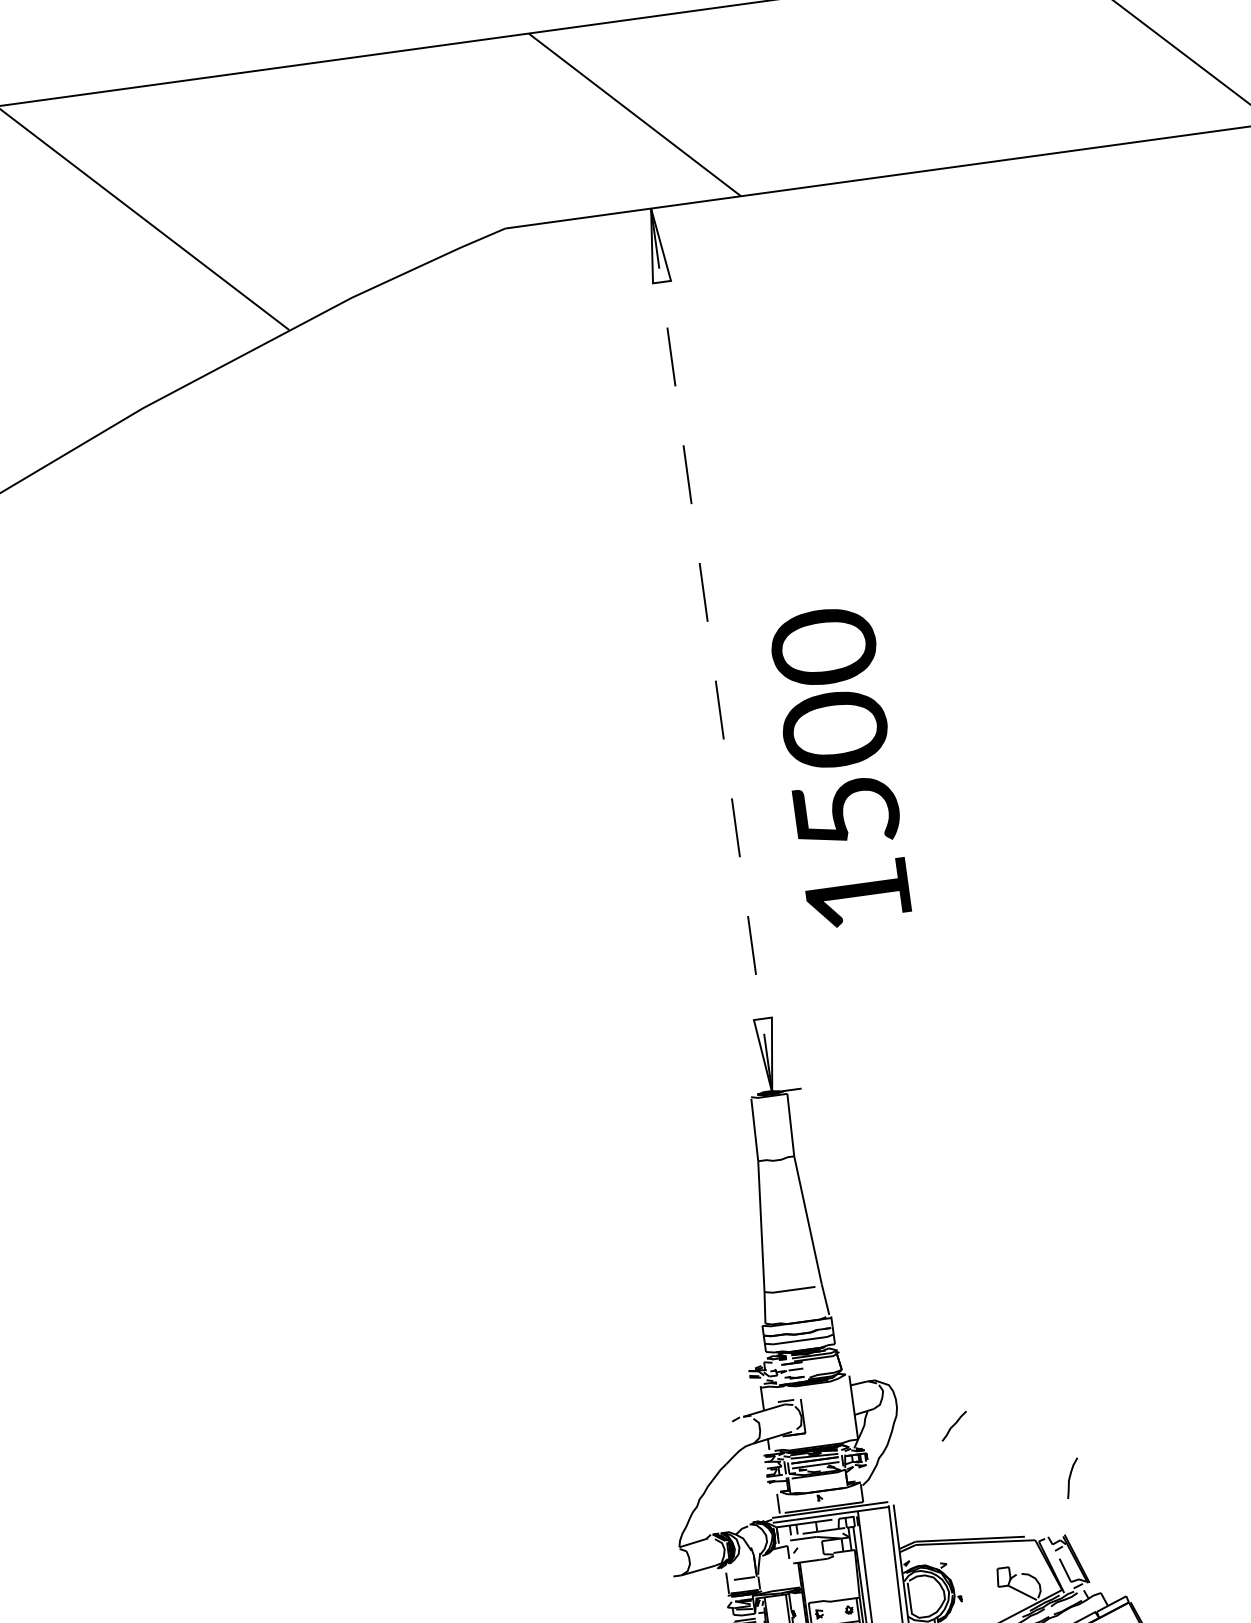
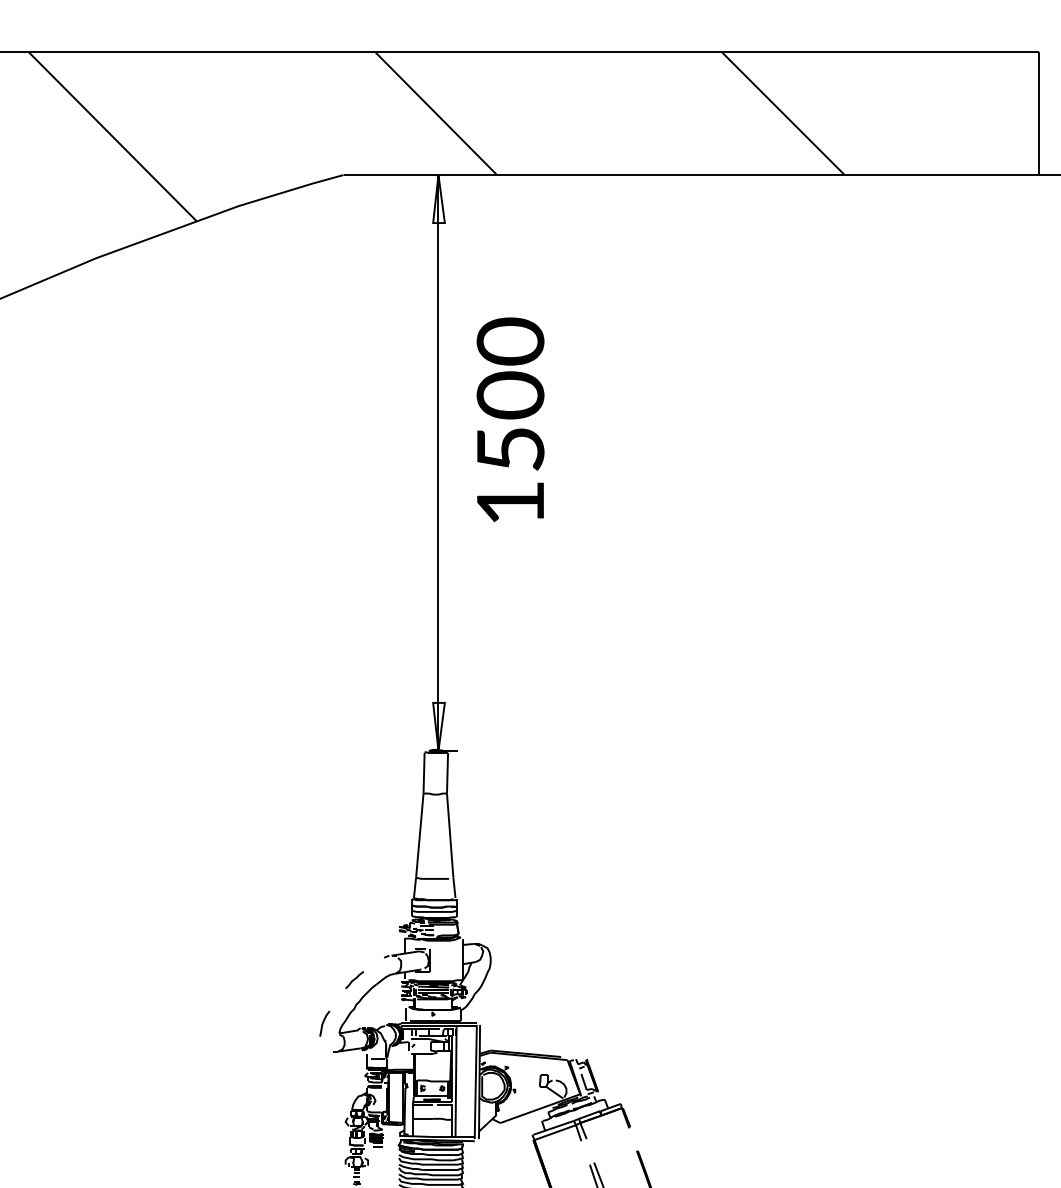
line: (711, 649) -> (438, 462), dashed -> solid
text: (840, 766) -> (510, 419), moved
line: (954, 1426) -> (354, 980), moved
curve: (1071, 1476) -> (324, 1022), moved

